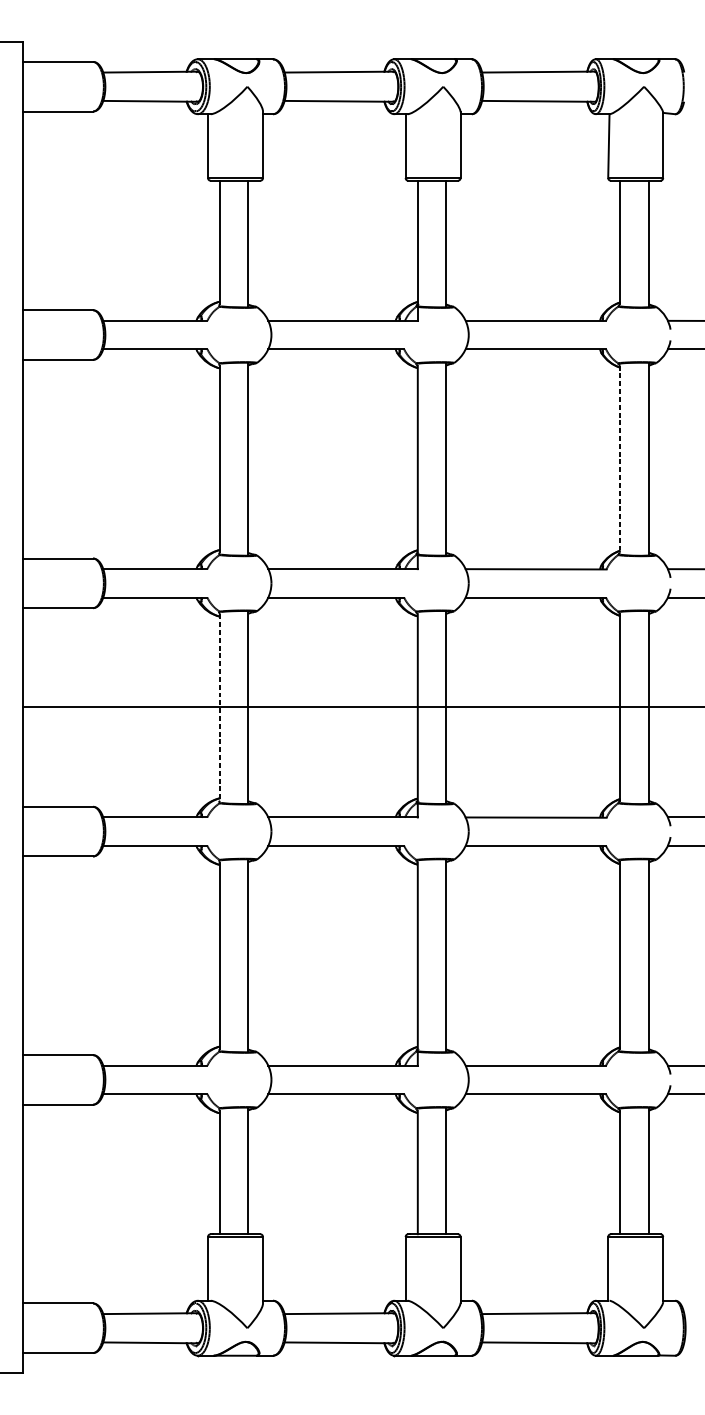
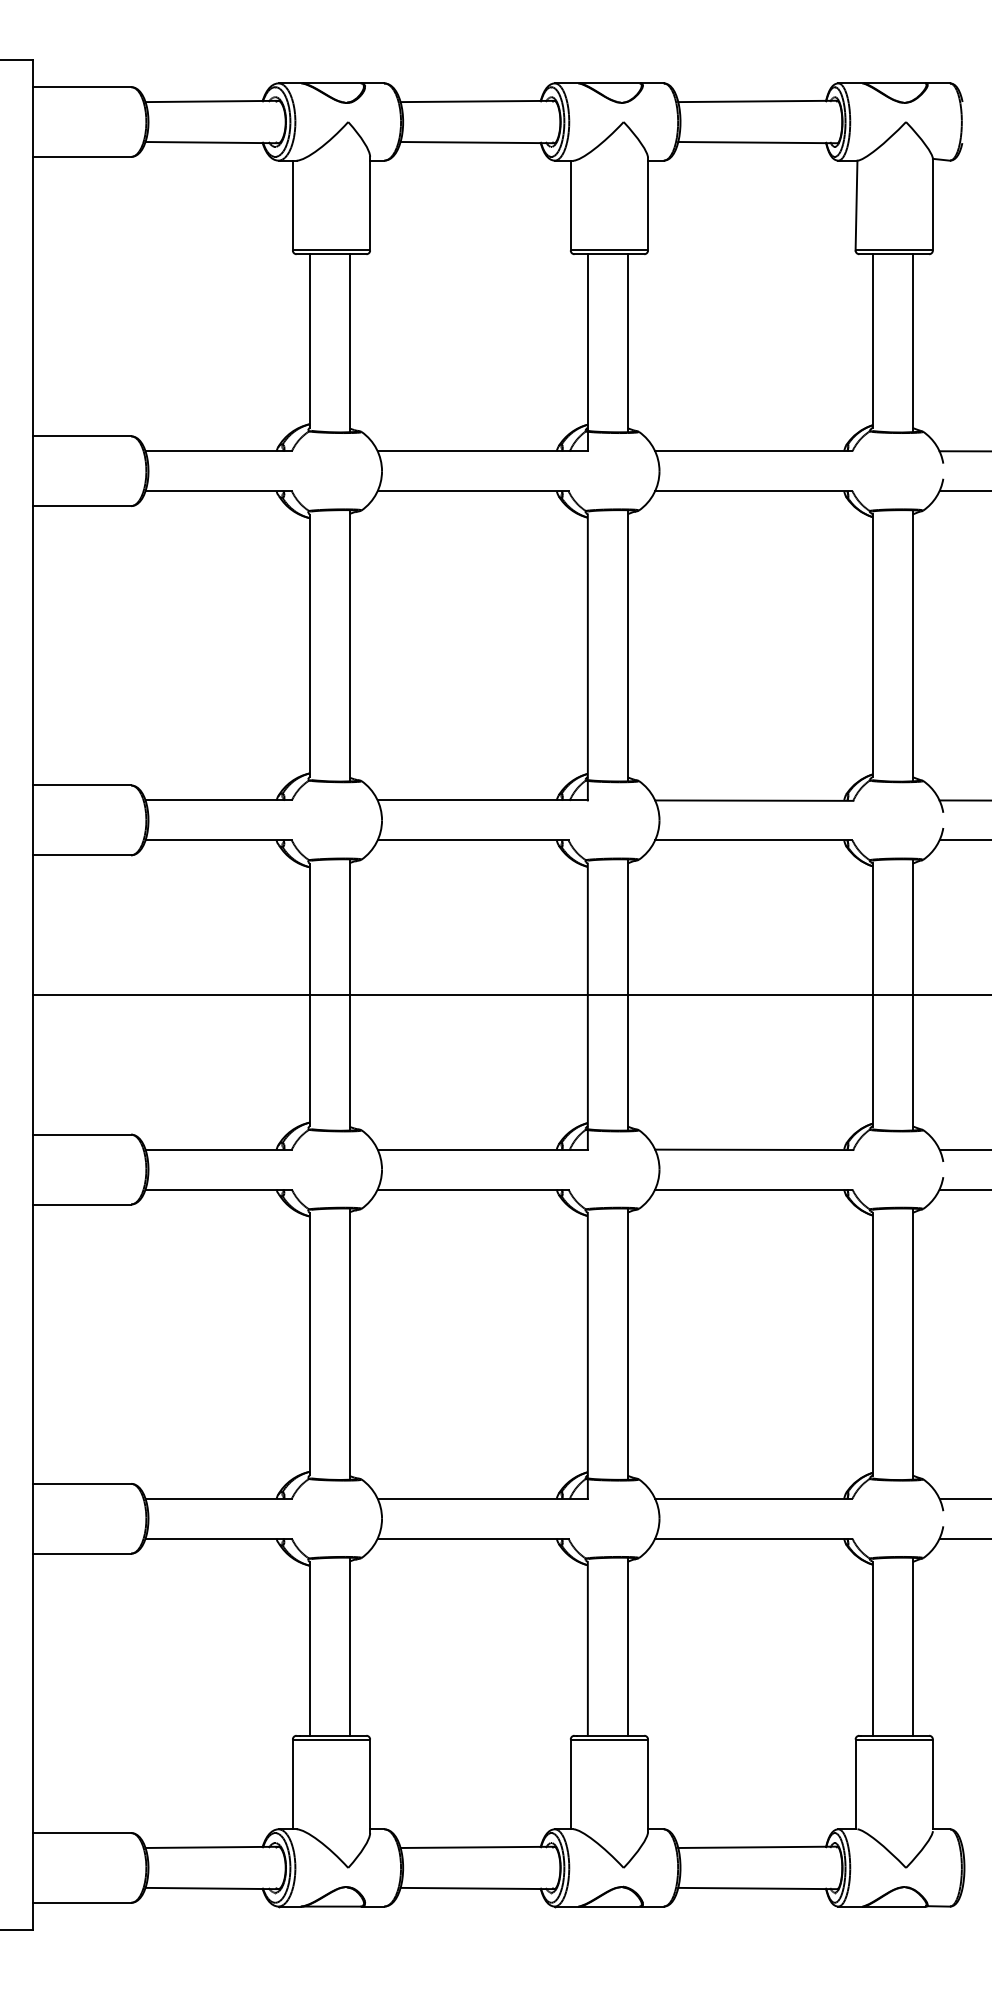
line: (620, 458) -> (872, 645), dashed -> solid
line: (219, 707) -> (309, 995), dashed -> solid

